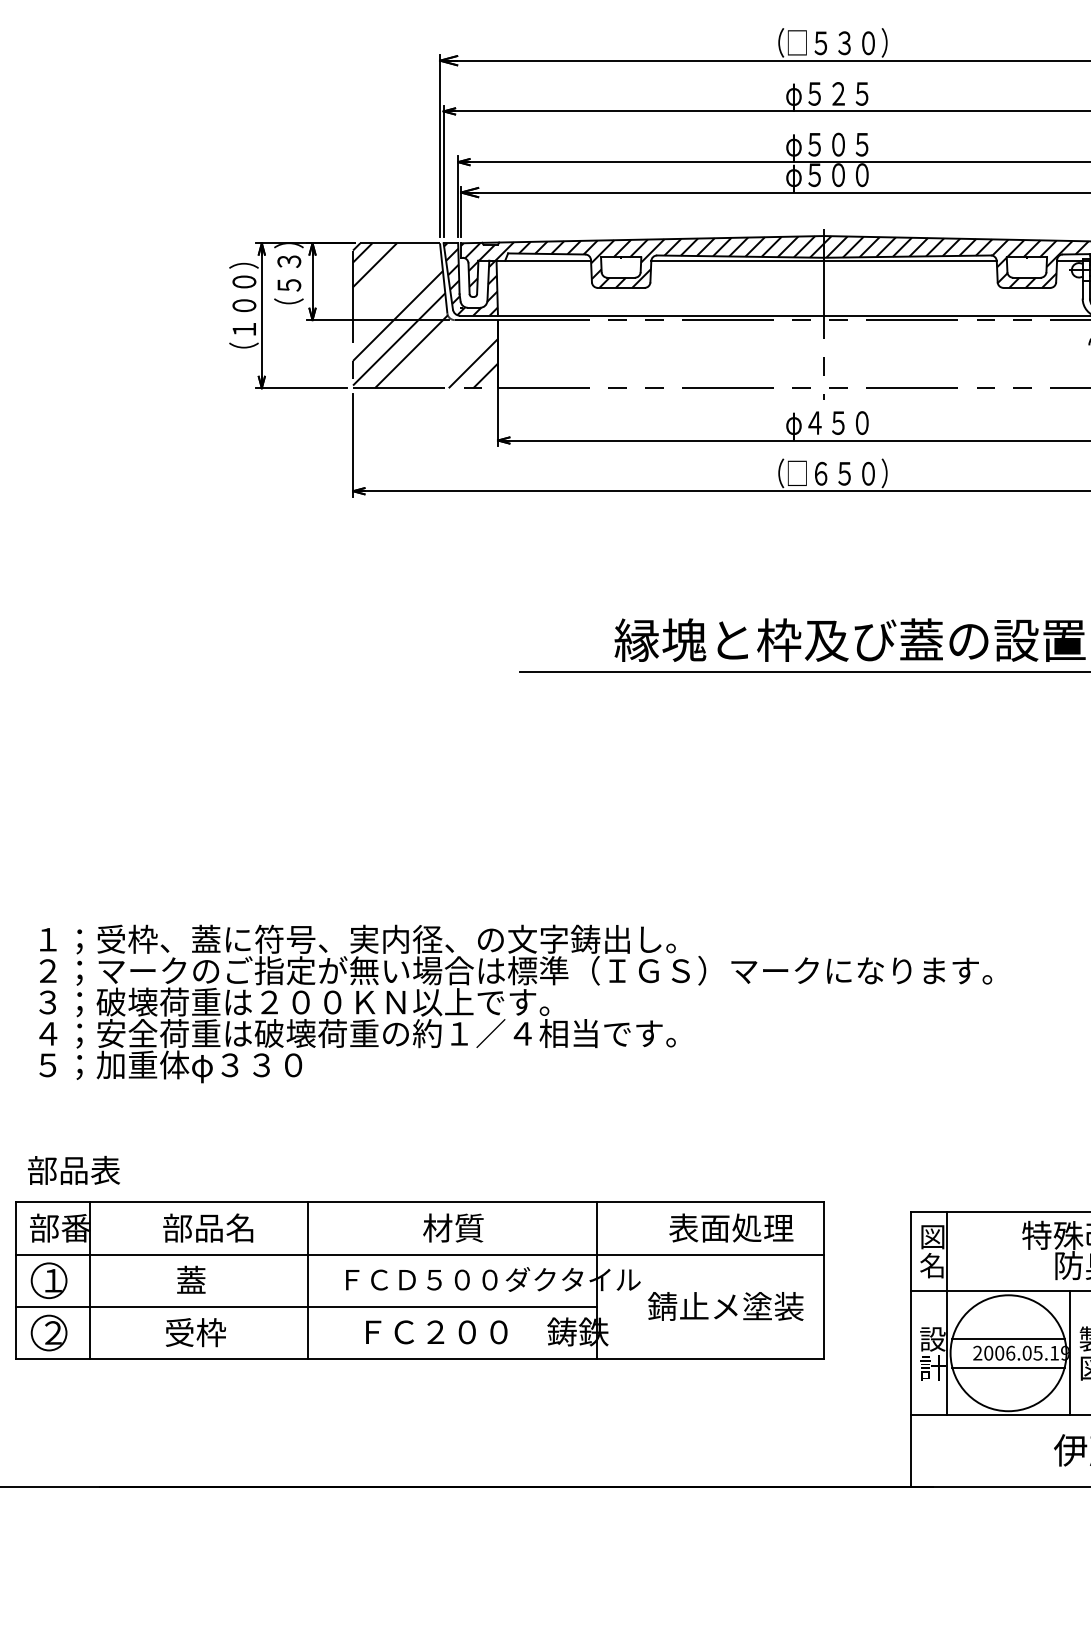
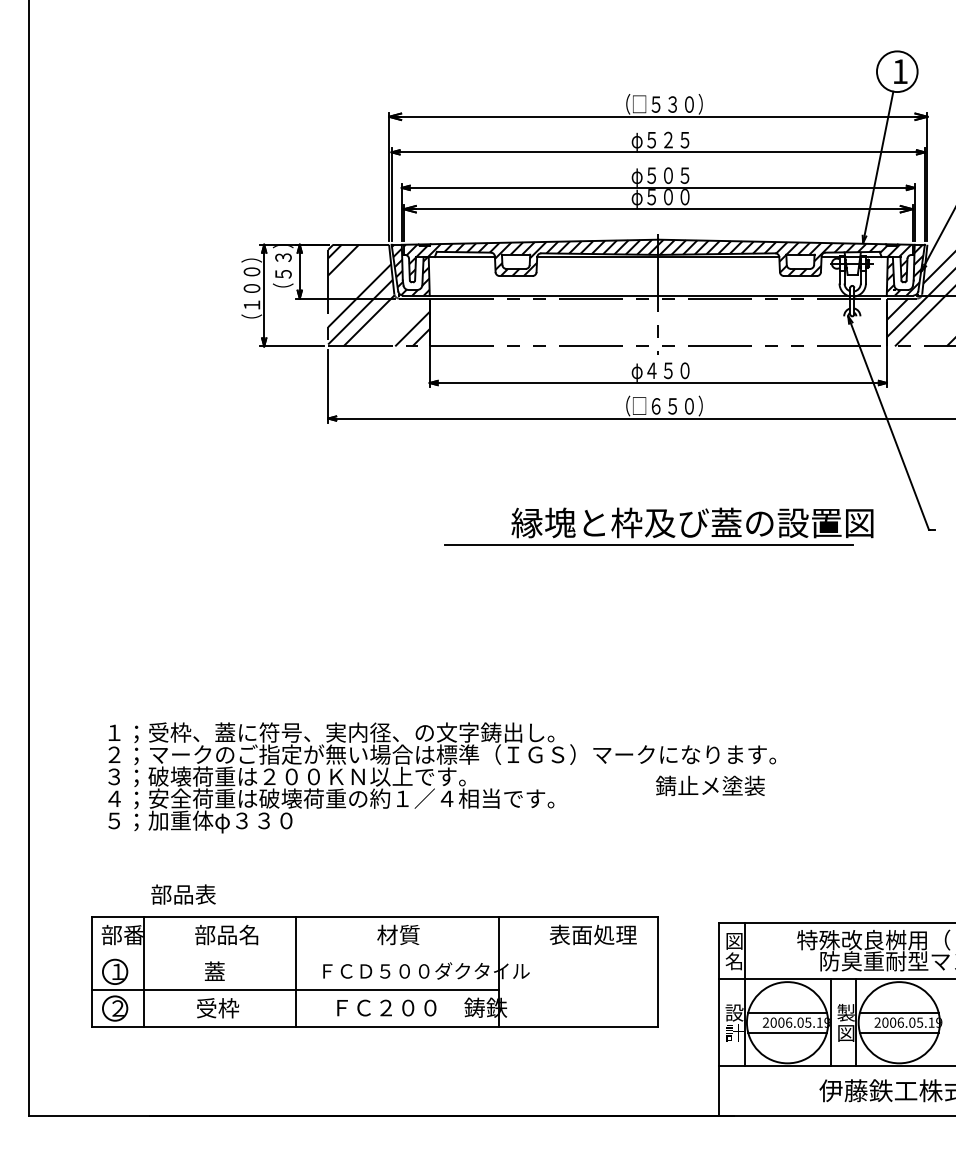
text: (73, 1170) -> (183, 894), moved
line: (420, 1254) -> (375, 953), removed
text: (725, 1305) -> (710, 785), moved

